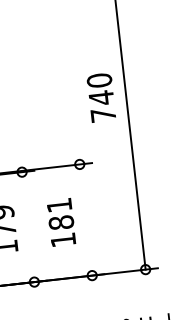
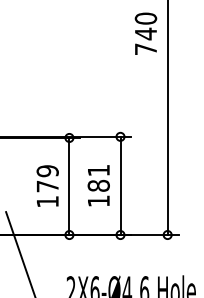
text: (100, 97) -> (145, 33), moved
line: (85, 219) -> (120, 185), added
line: (28, 227) -> (69, 186), added

